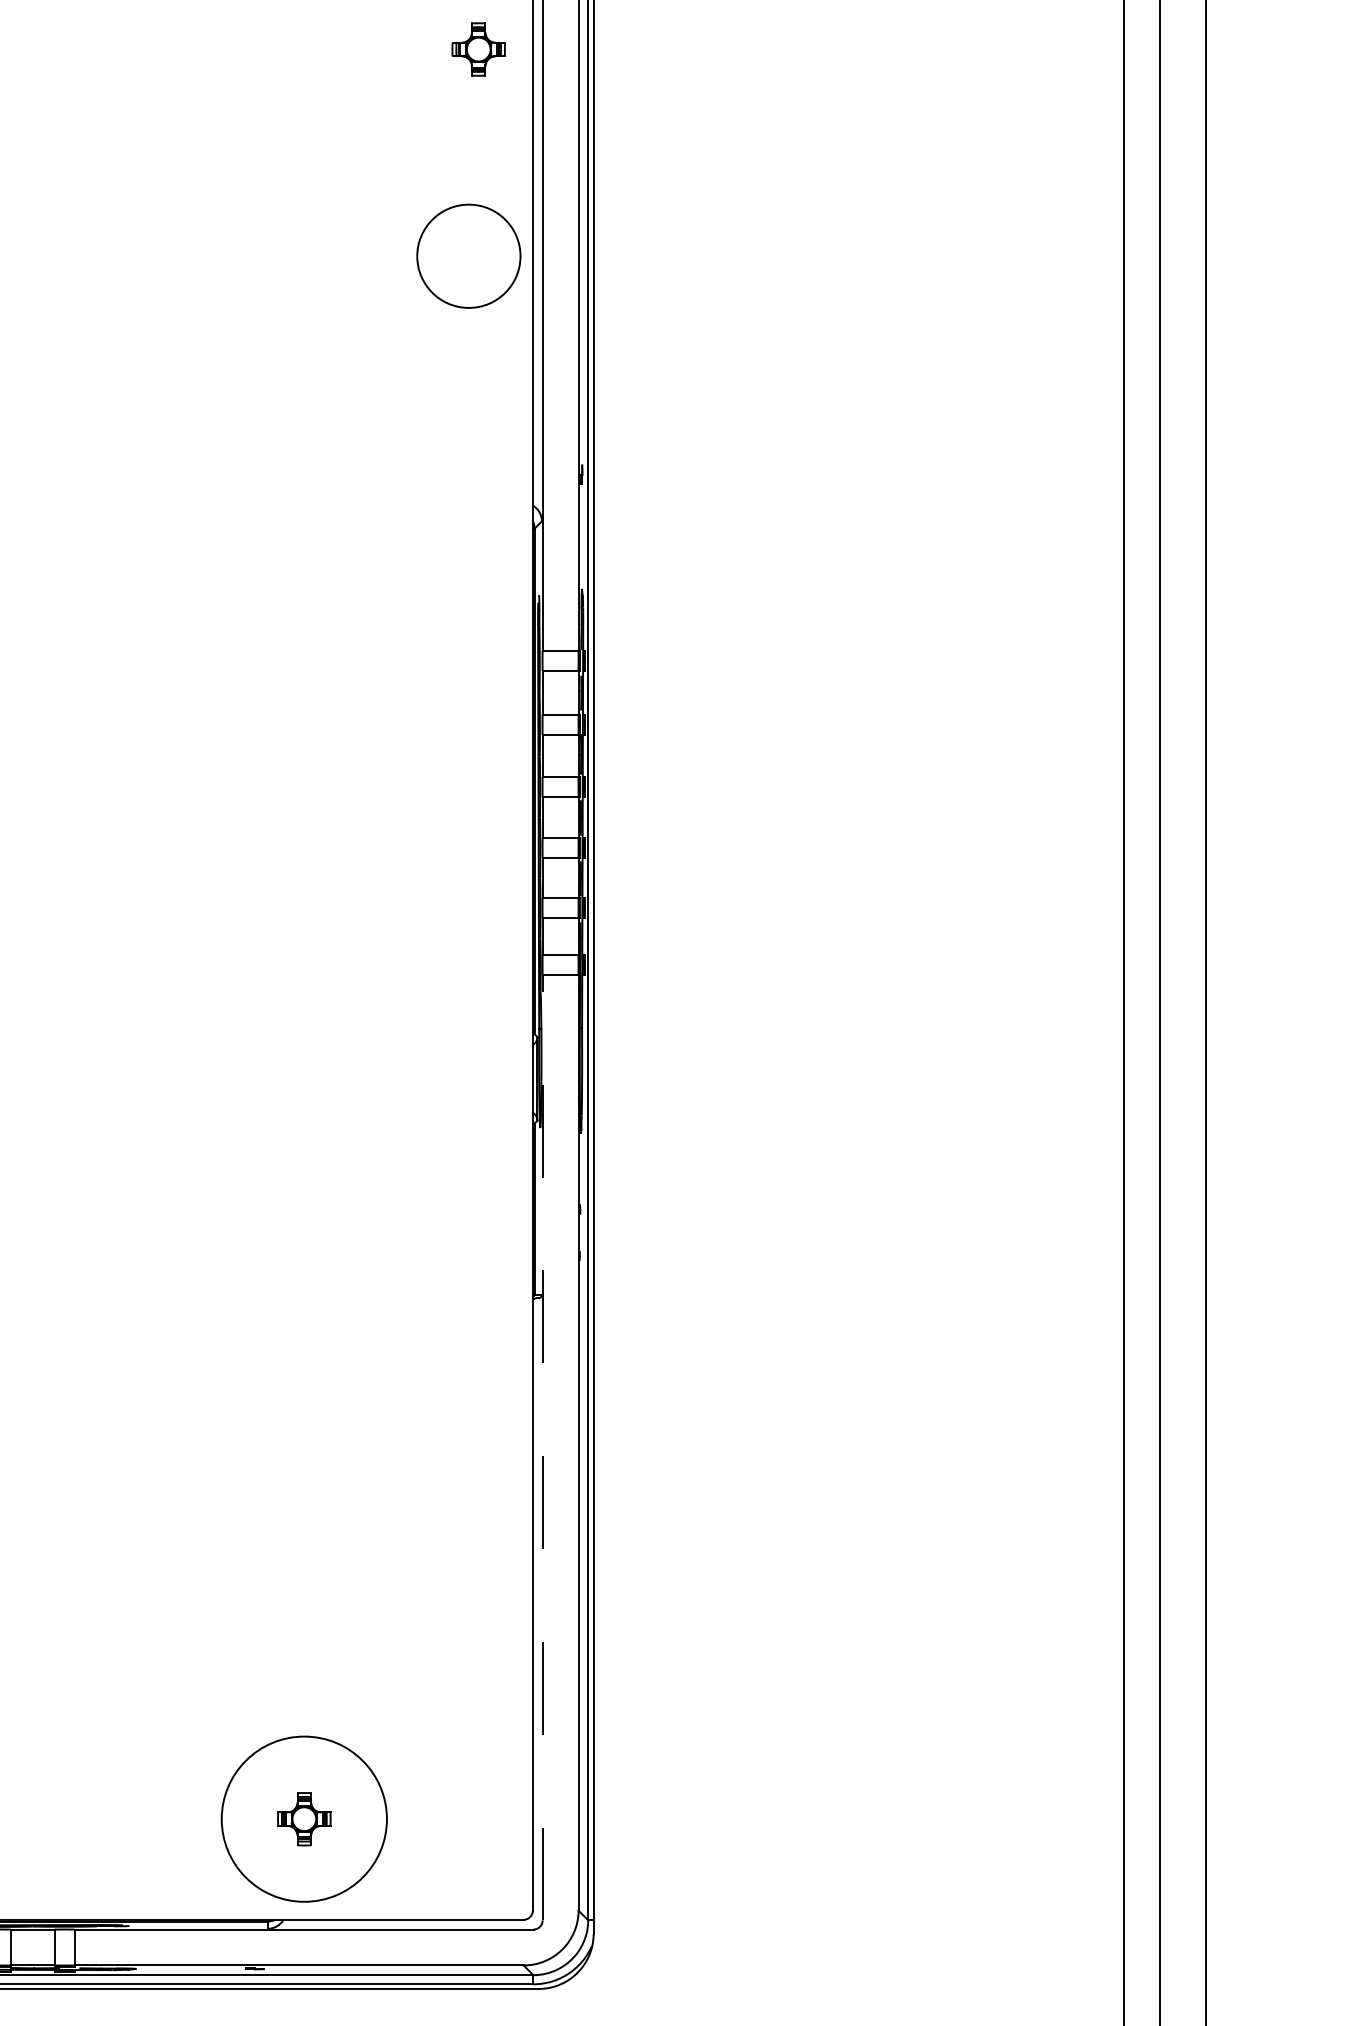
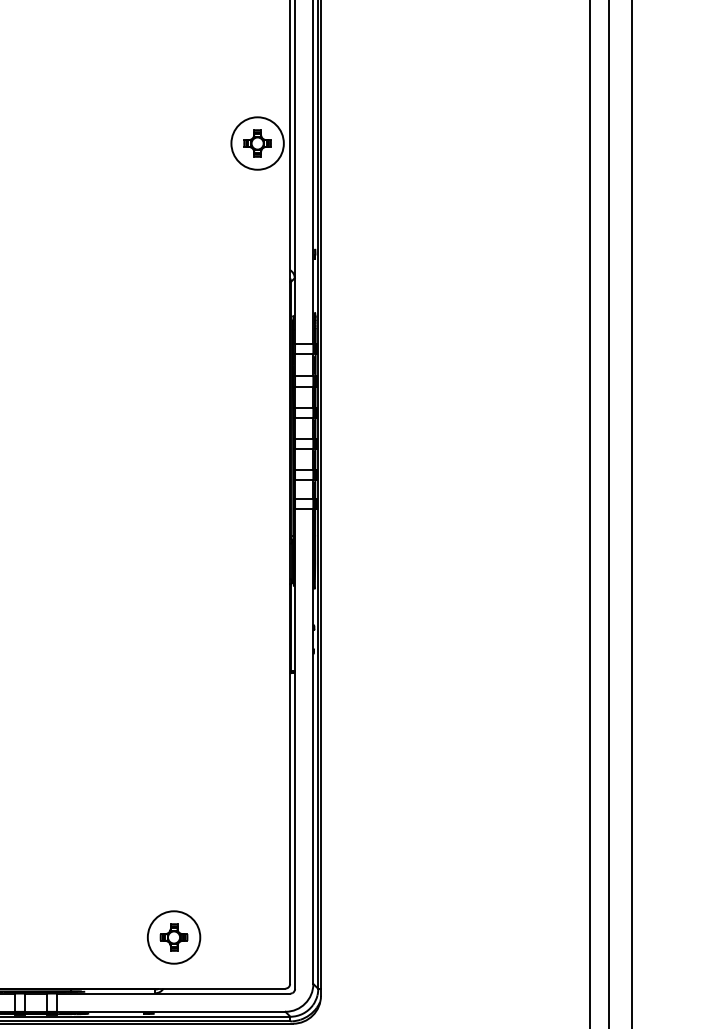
part: (478, 49) -> (257, 143), moved
line: (543, 1447) -> (295, 748), dashed -> solid
circle: (303, 1819) -> (173, 937), size x0.62

